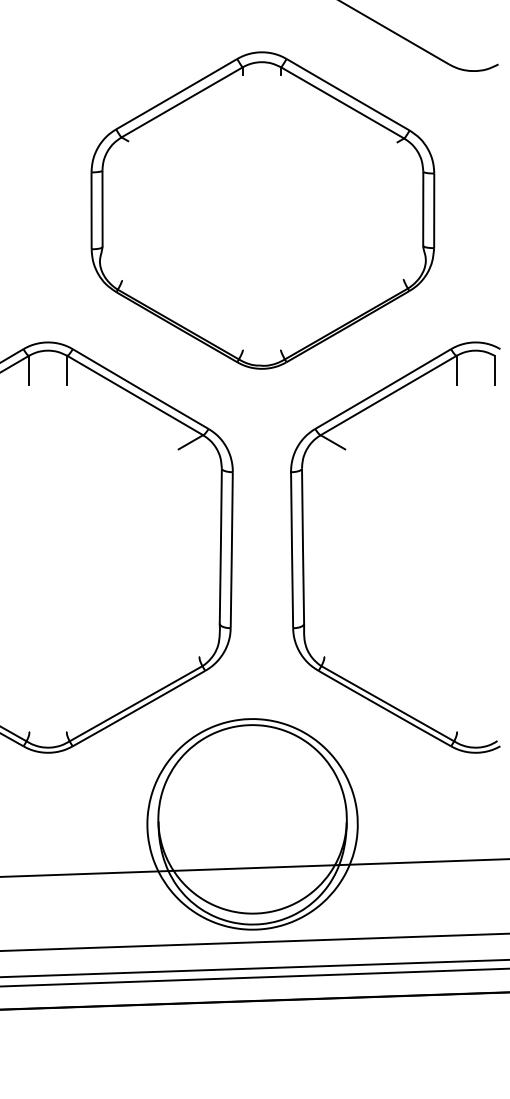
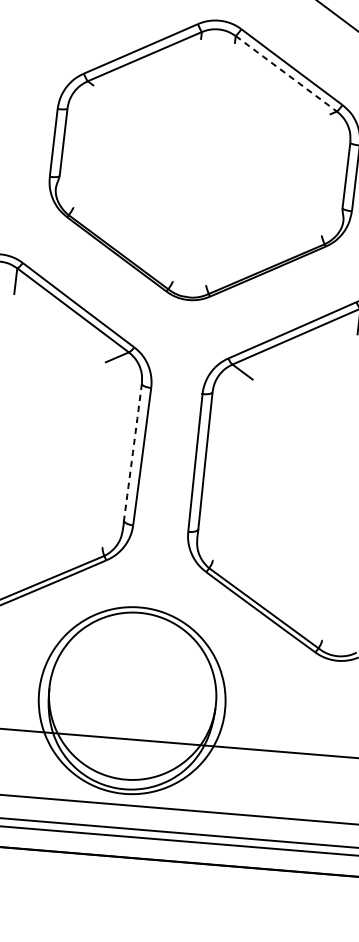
line: (343, 103) -> (287, 74), solid -> dashed
arc: (220, 546) -> (132, 452), solid -> dashed

